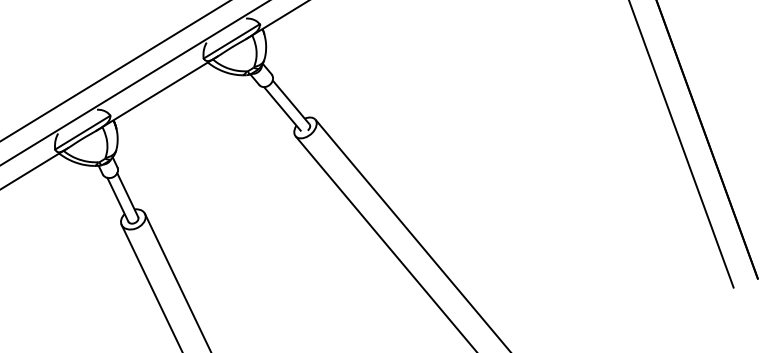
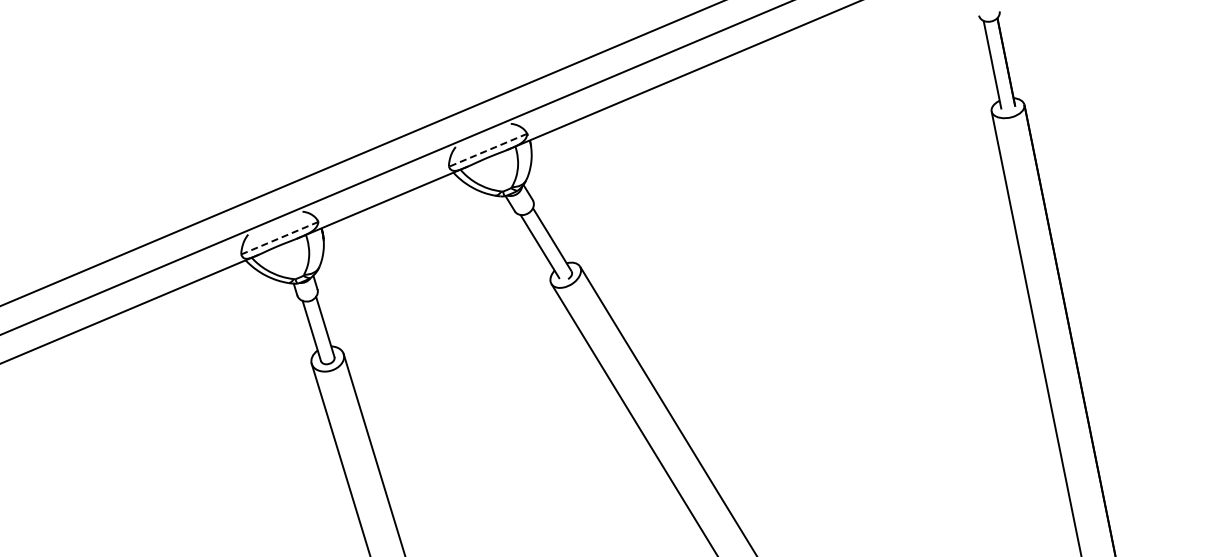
line: (232, 41) -> (488, 150), solid -> dashed
line: (82, 132) -> (279, 238), solid -> dashed

